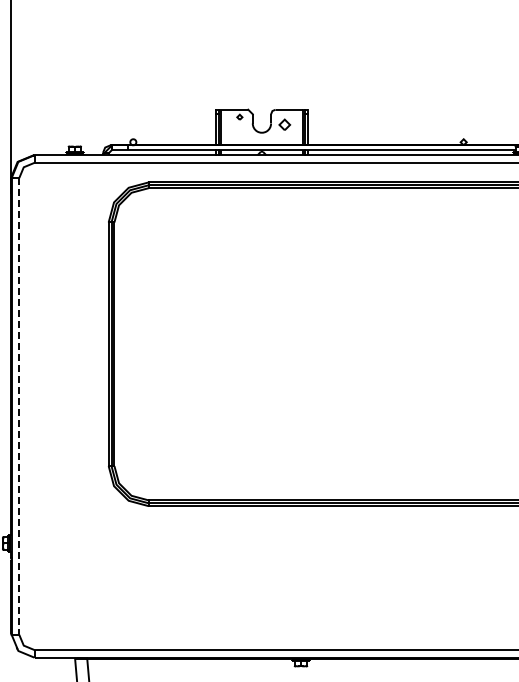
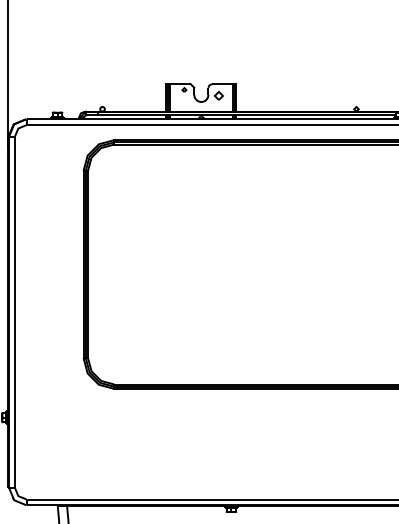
line: (19, 406) -> (15, 312), dashed -> solid

